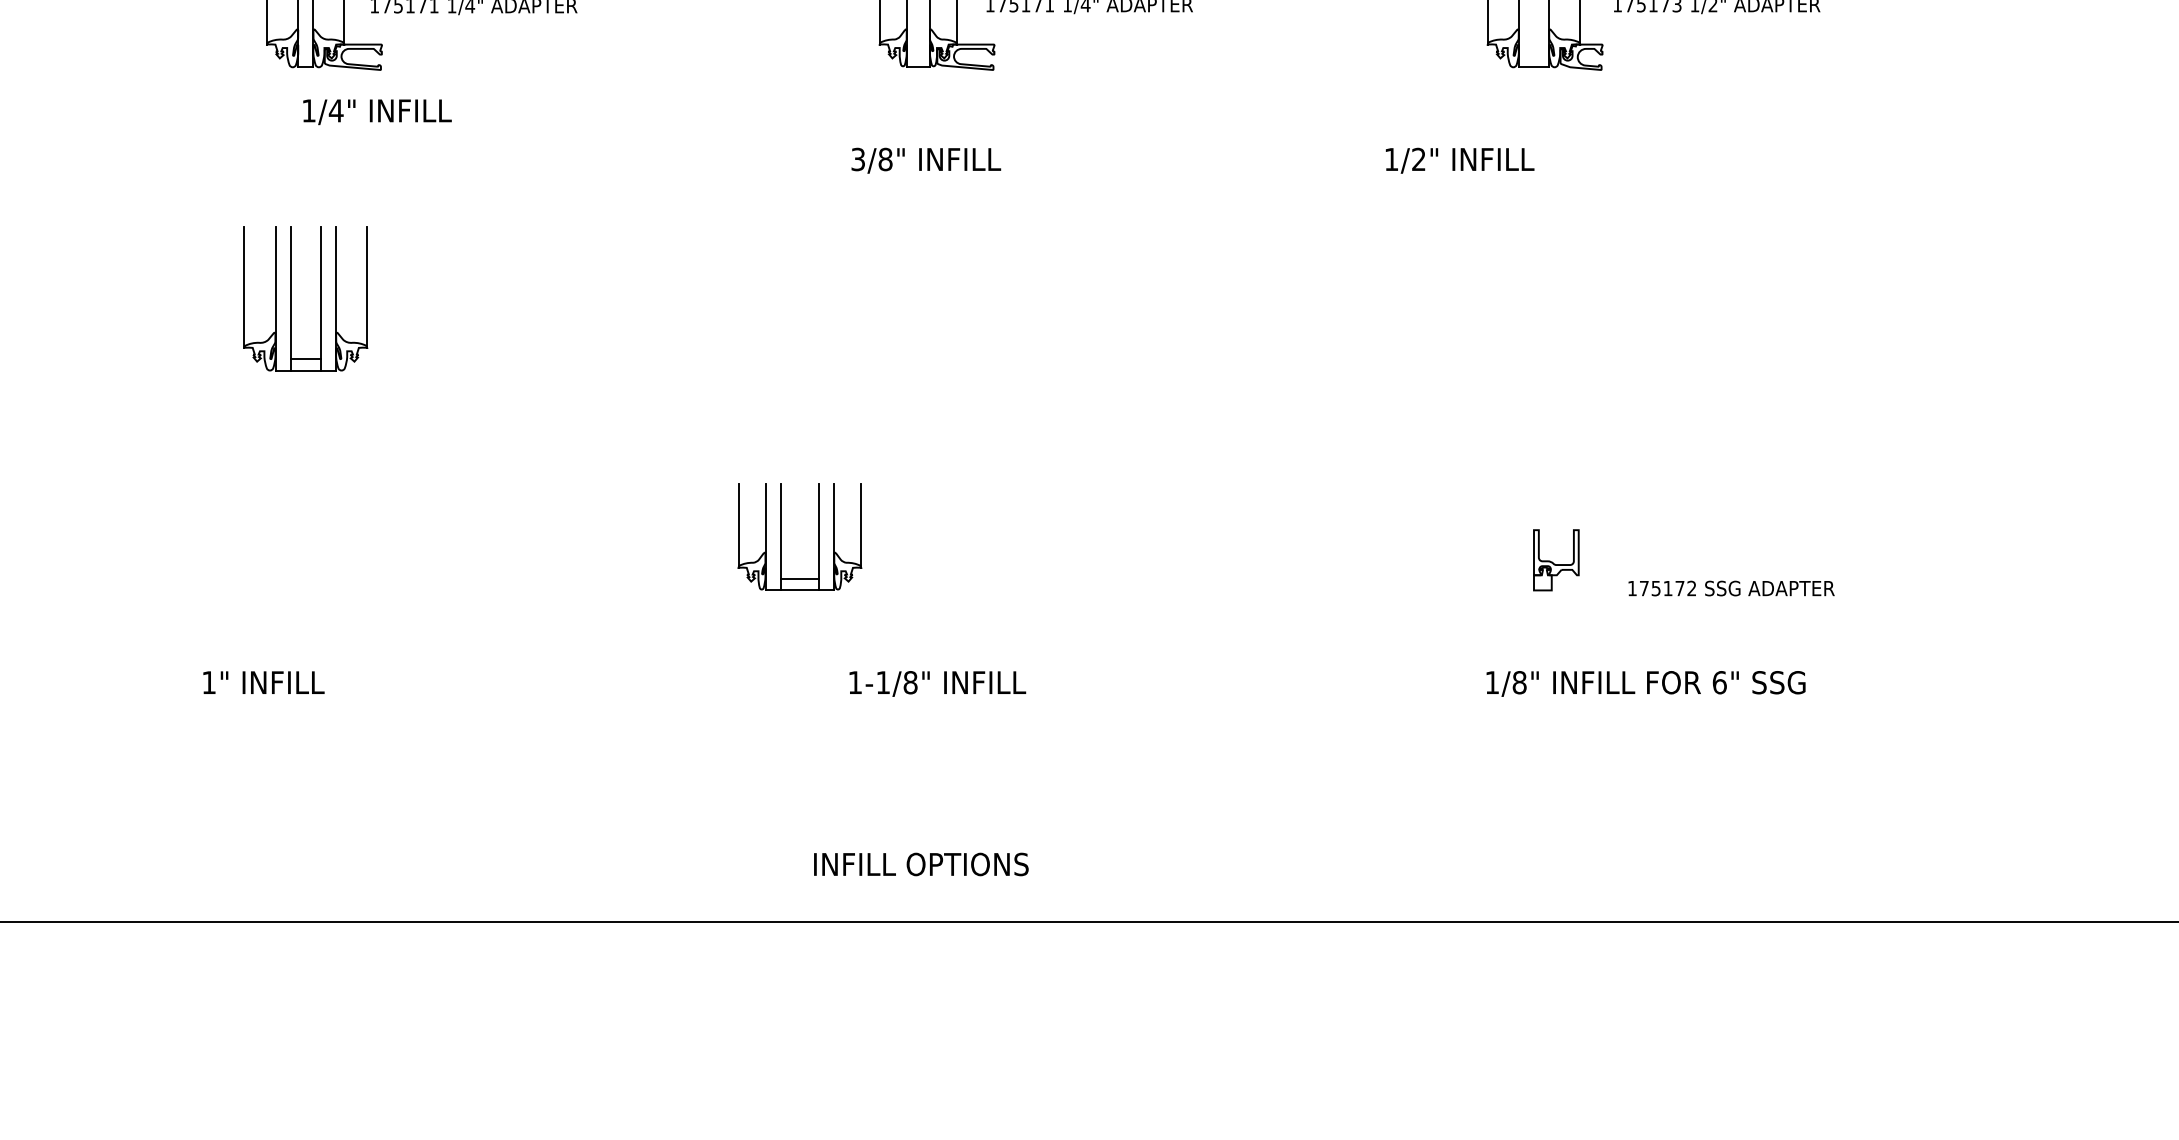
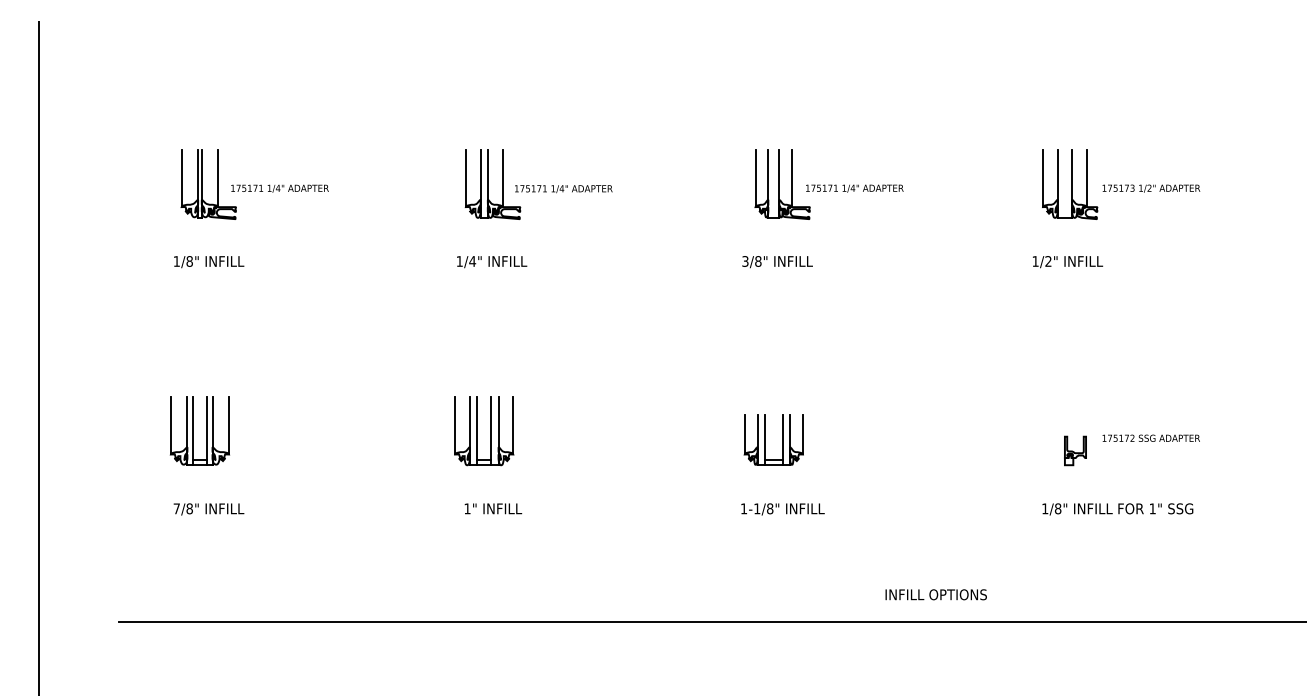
text: (378, 113) -> (492, 262), moved
text: (1461, 161) -> (1068, 262), moved
part: (306, 299) -> (484, 431), moved
part: (782, 536) -> (765, 439), moved
text: (1729, 586) -> (1150, 437), moved
text: (264, 681) -> (493, 508), moved
text: (1719, 681) -> (1152, 508), 6" -> 1"
text: (919, 863) -> (935, 594), moved

